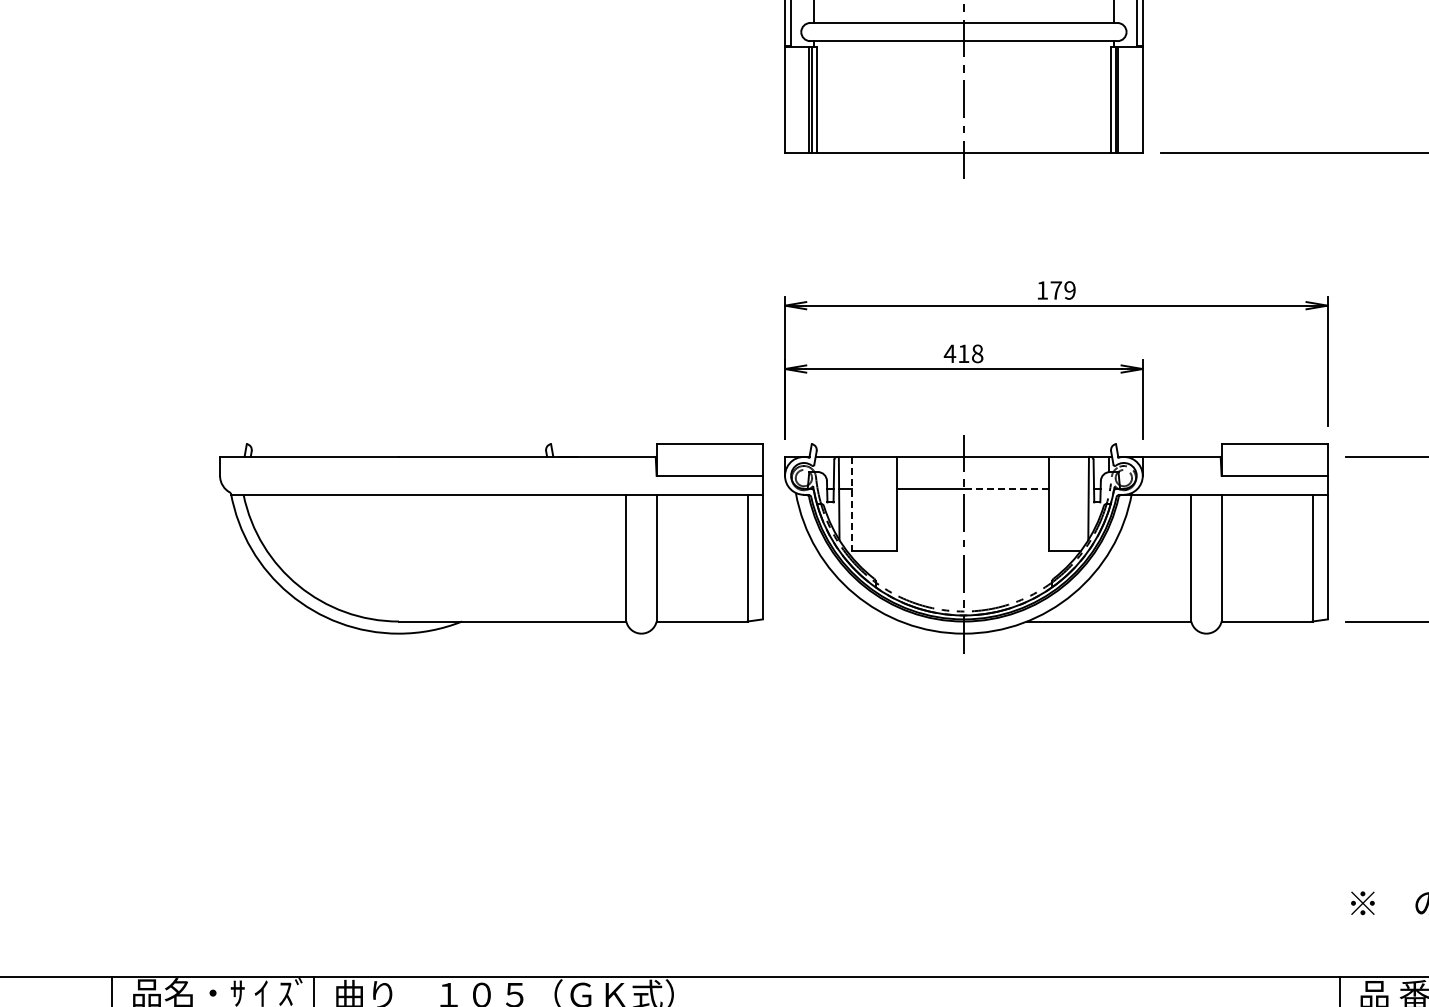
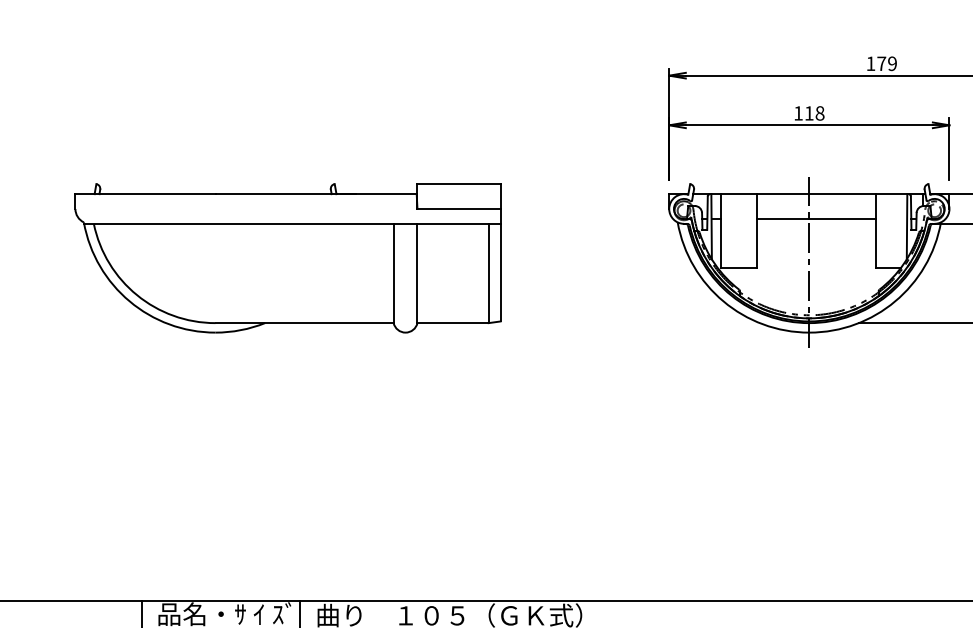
text: (949, 353) -> (798, 113), 418 -> 118
line: (1005, 488) -> (841, 218), dashed -> solid
line: (851, 504) -> (721, 231), dashed -> solid
part: (491, 538) -> (288, 258), moved

